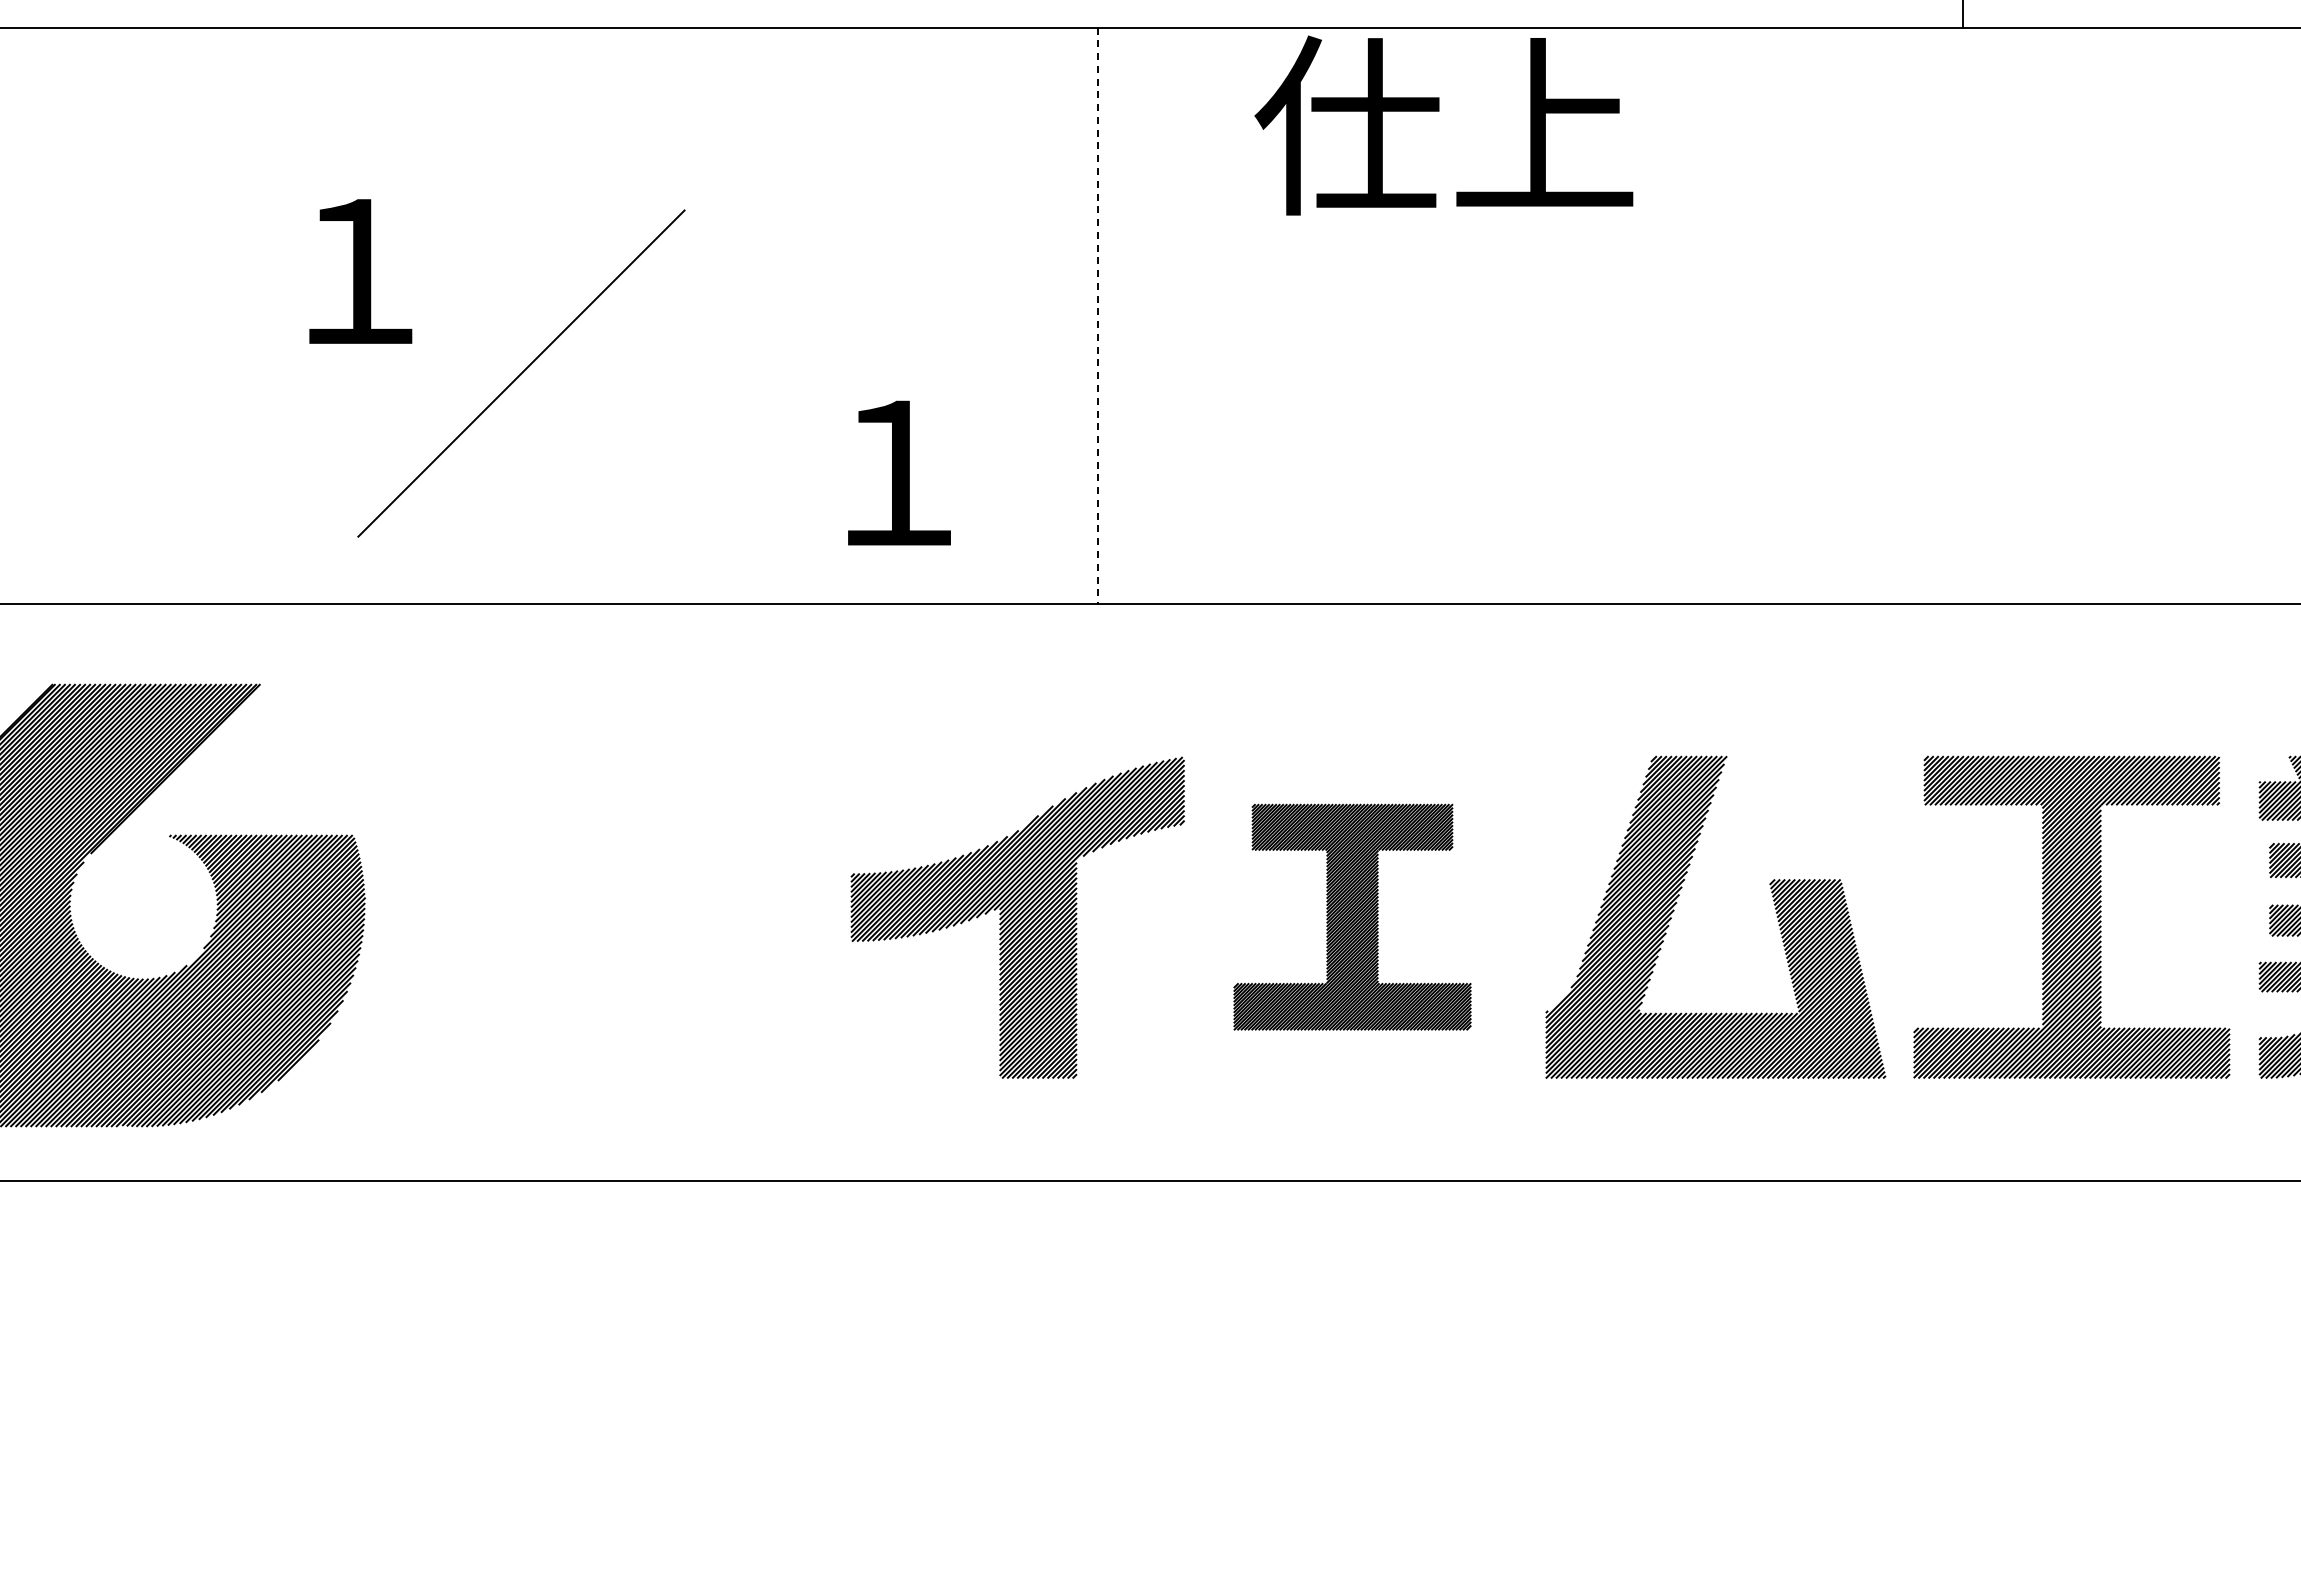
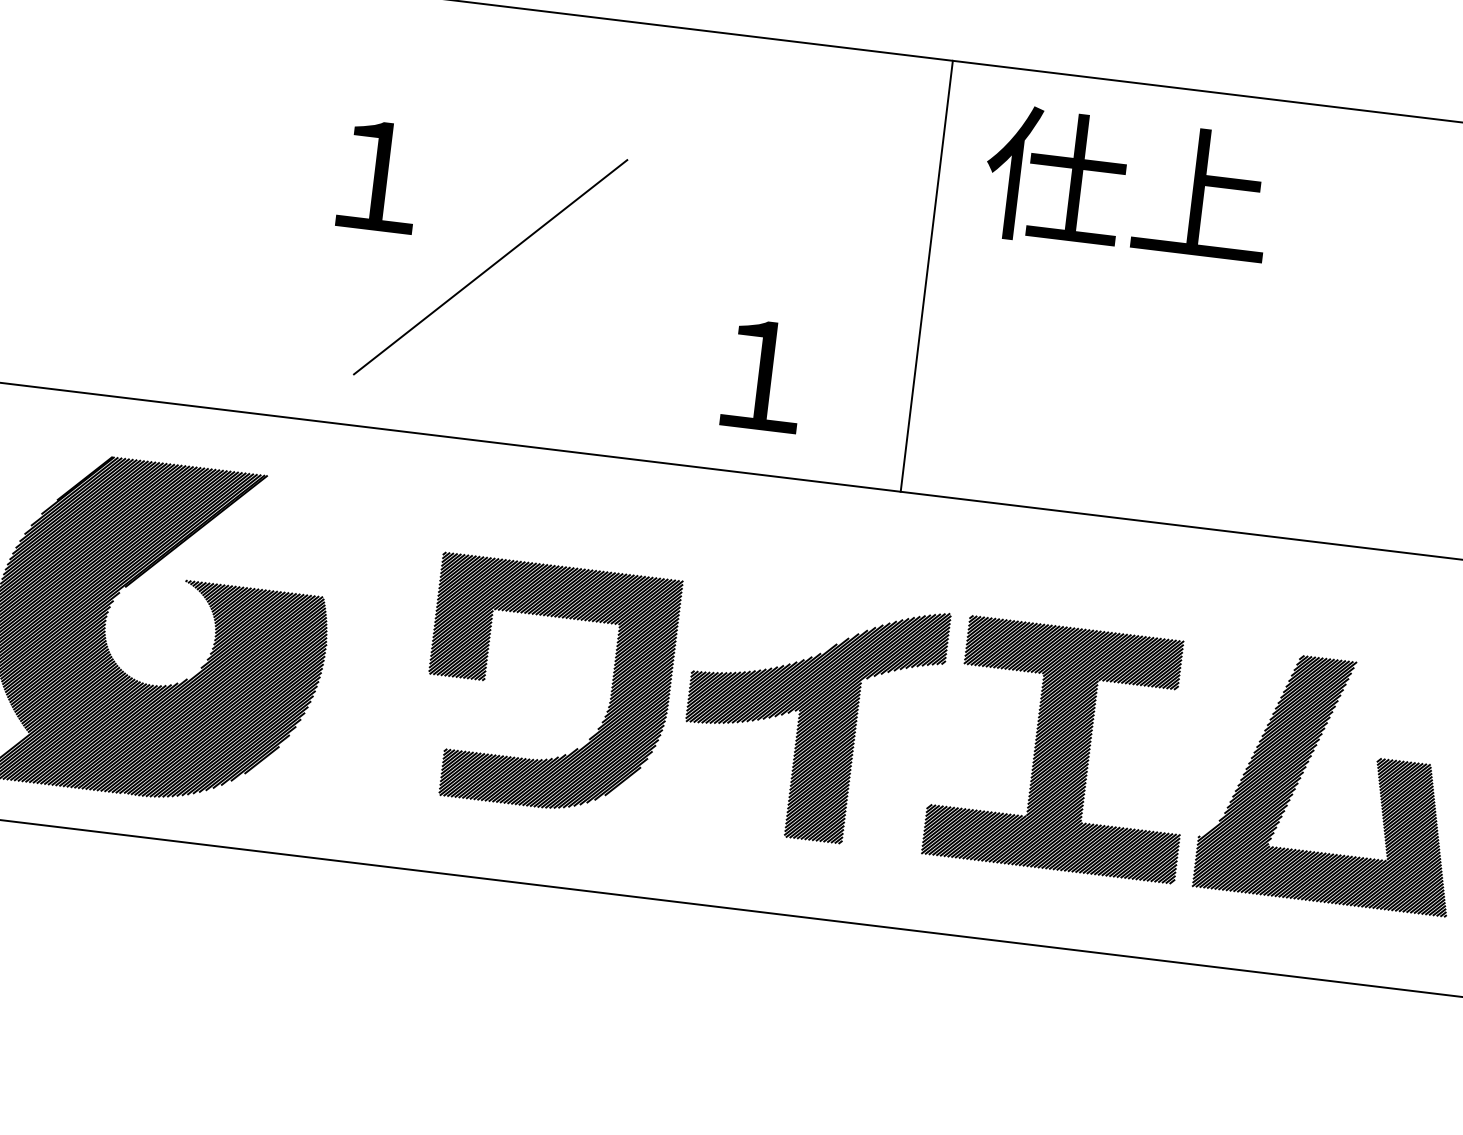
text: (1443, 125) -> (1127, 185), moved
line: (1098, 316) -> (926, 276), dashed -> solid
part: (1352, 916) -> (1062, 748), size x1.43
part: (747, 929) -> (609, 703), added

